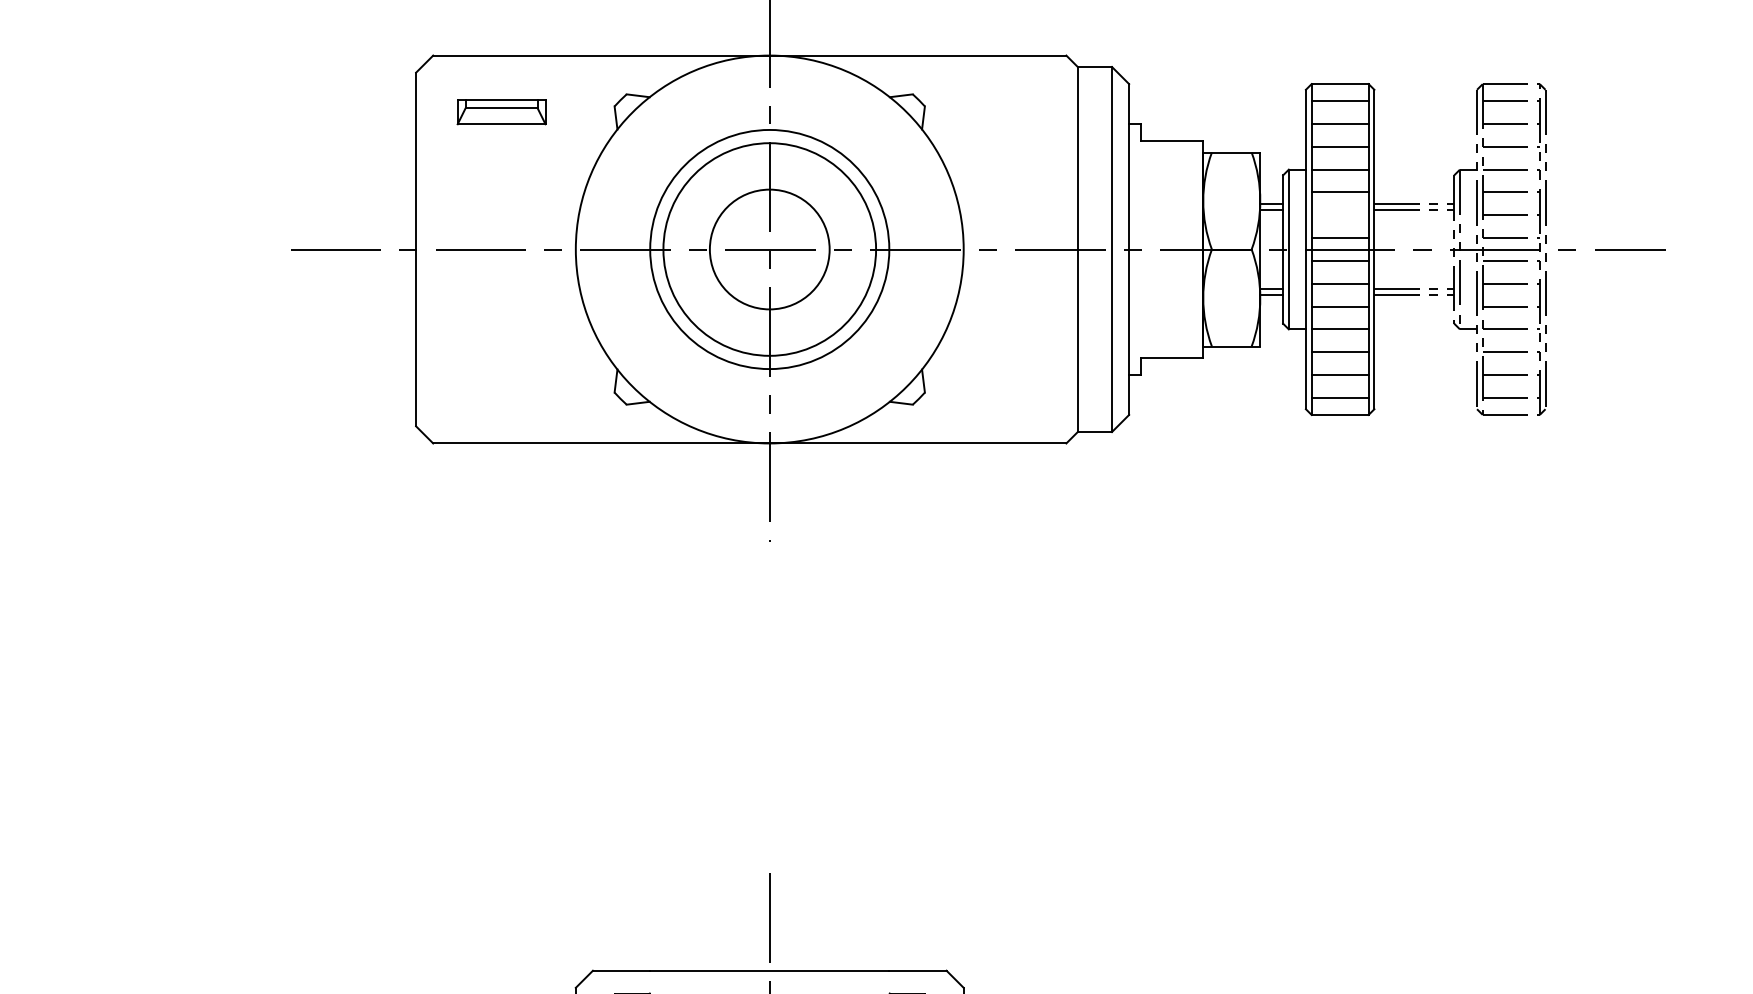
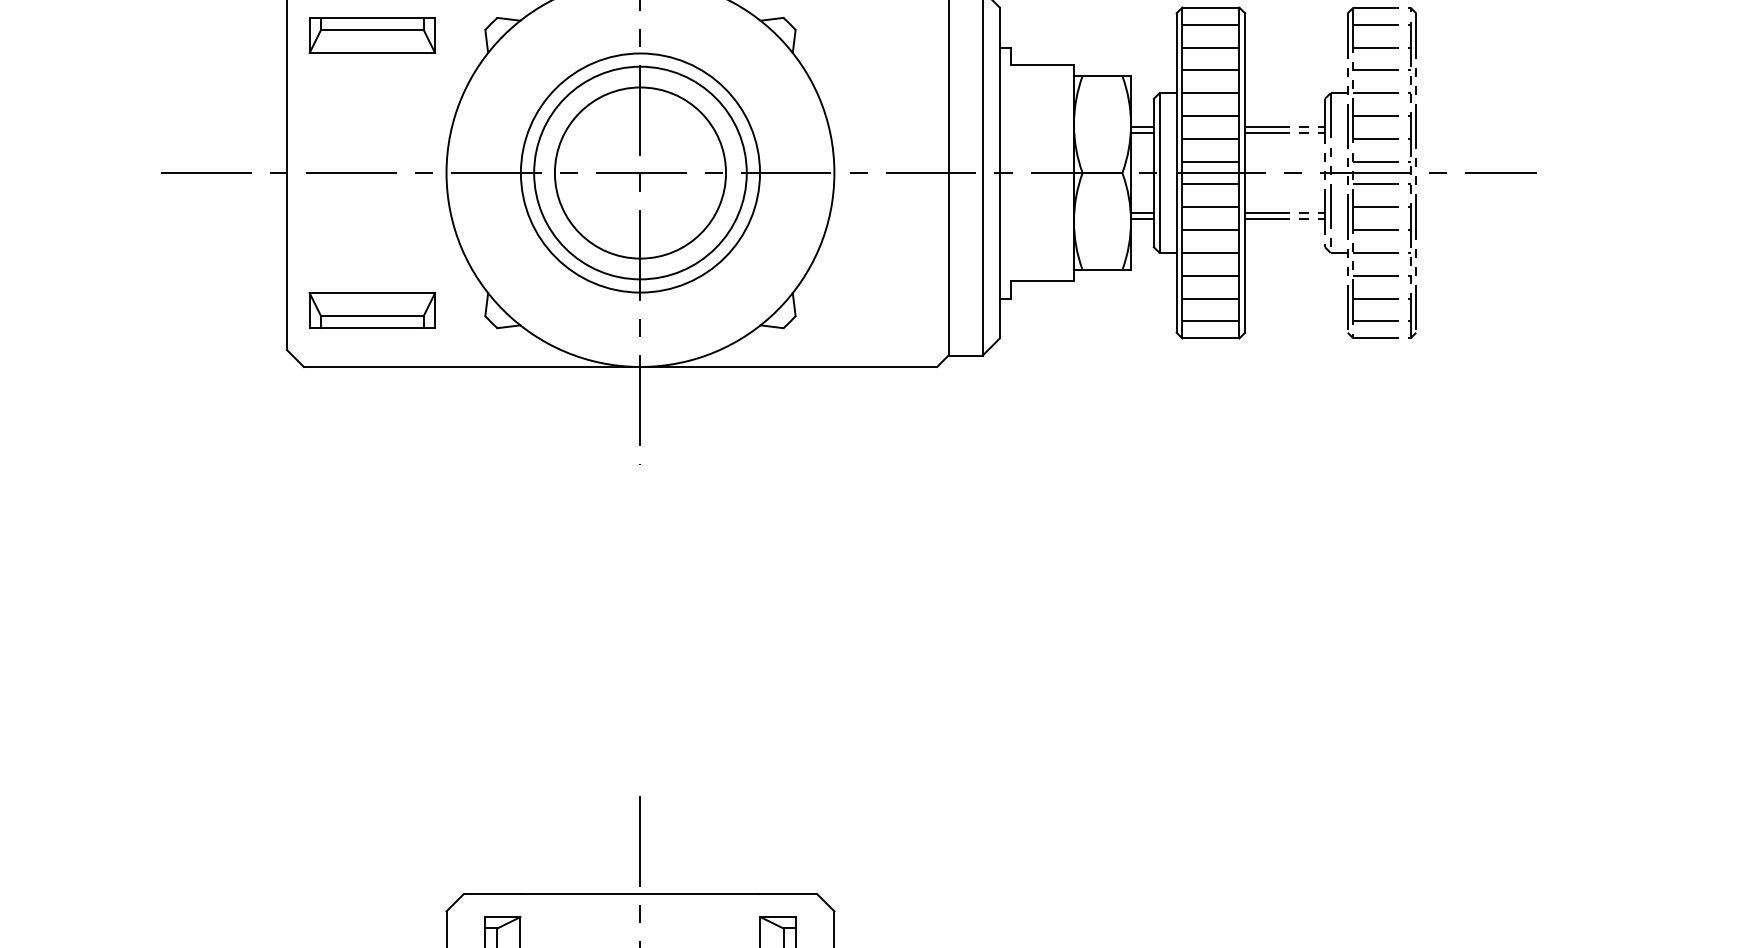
part: (501, 111) -> (372, 35), size x1.43
line: (1339, 215) -> (1210, 139), added
circle: (769, 249) -> (640, 173), size x1.43
part: (501, 386) -> (372, 310), added

